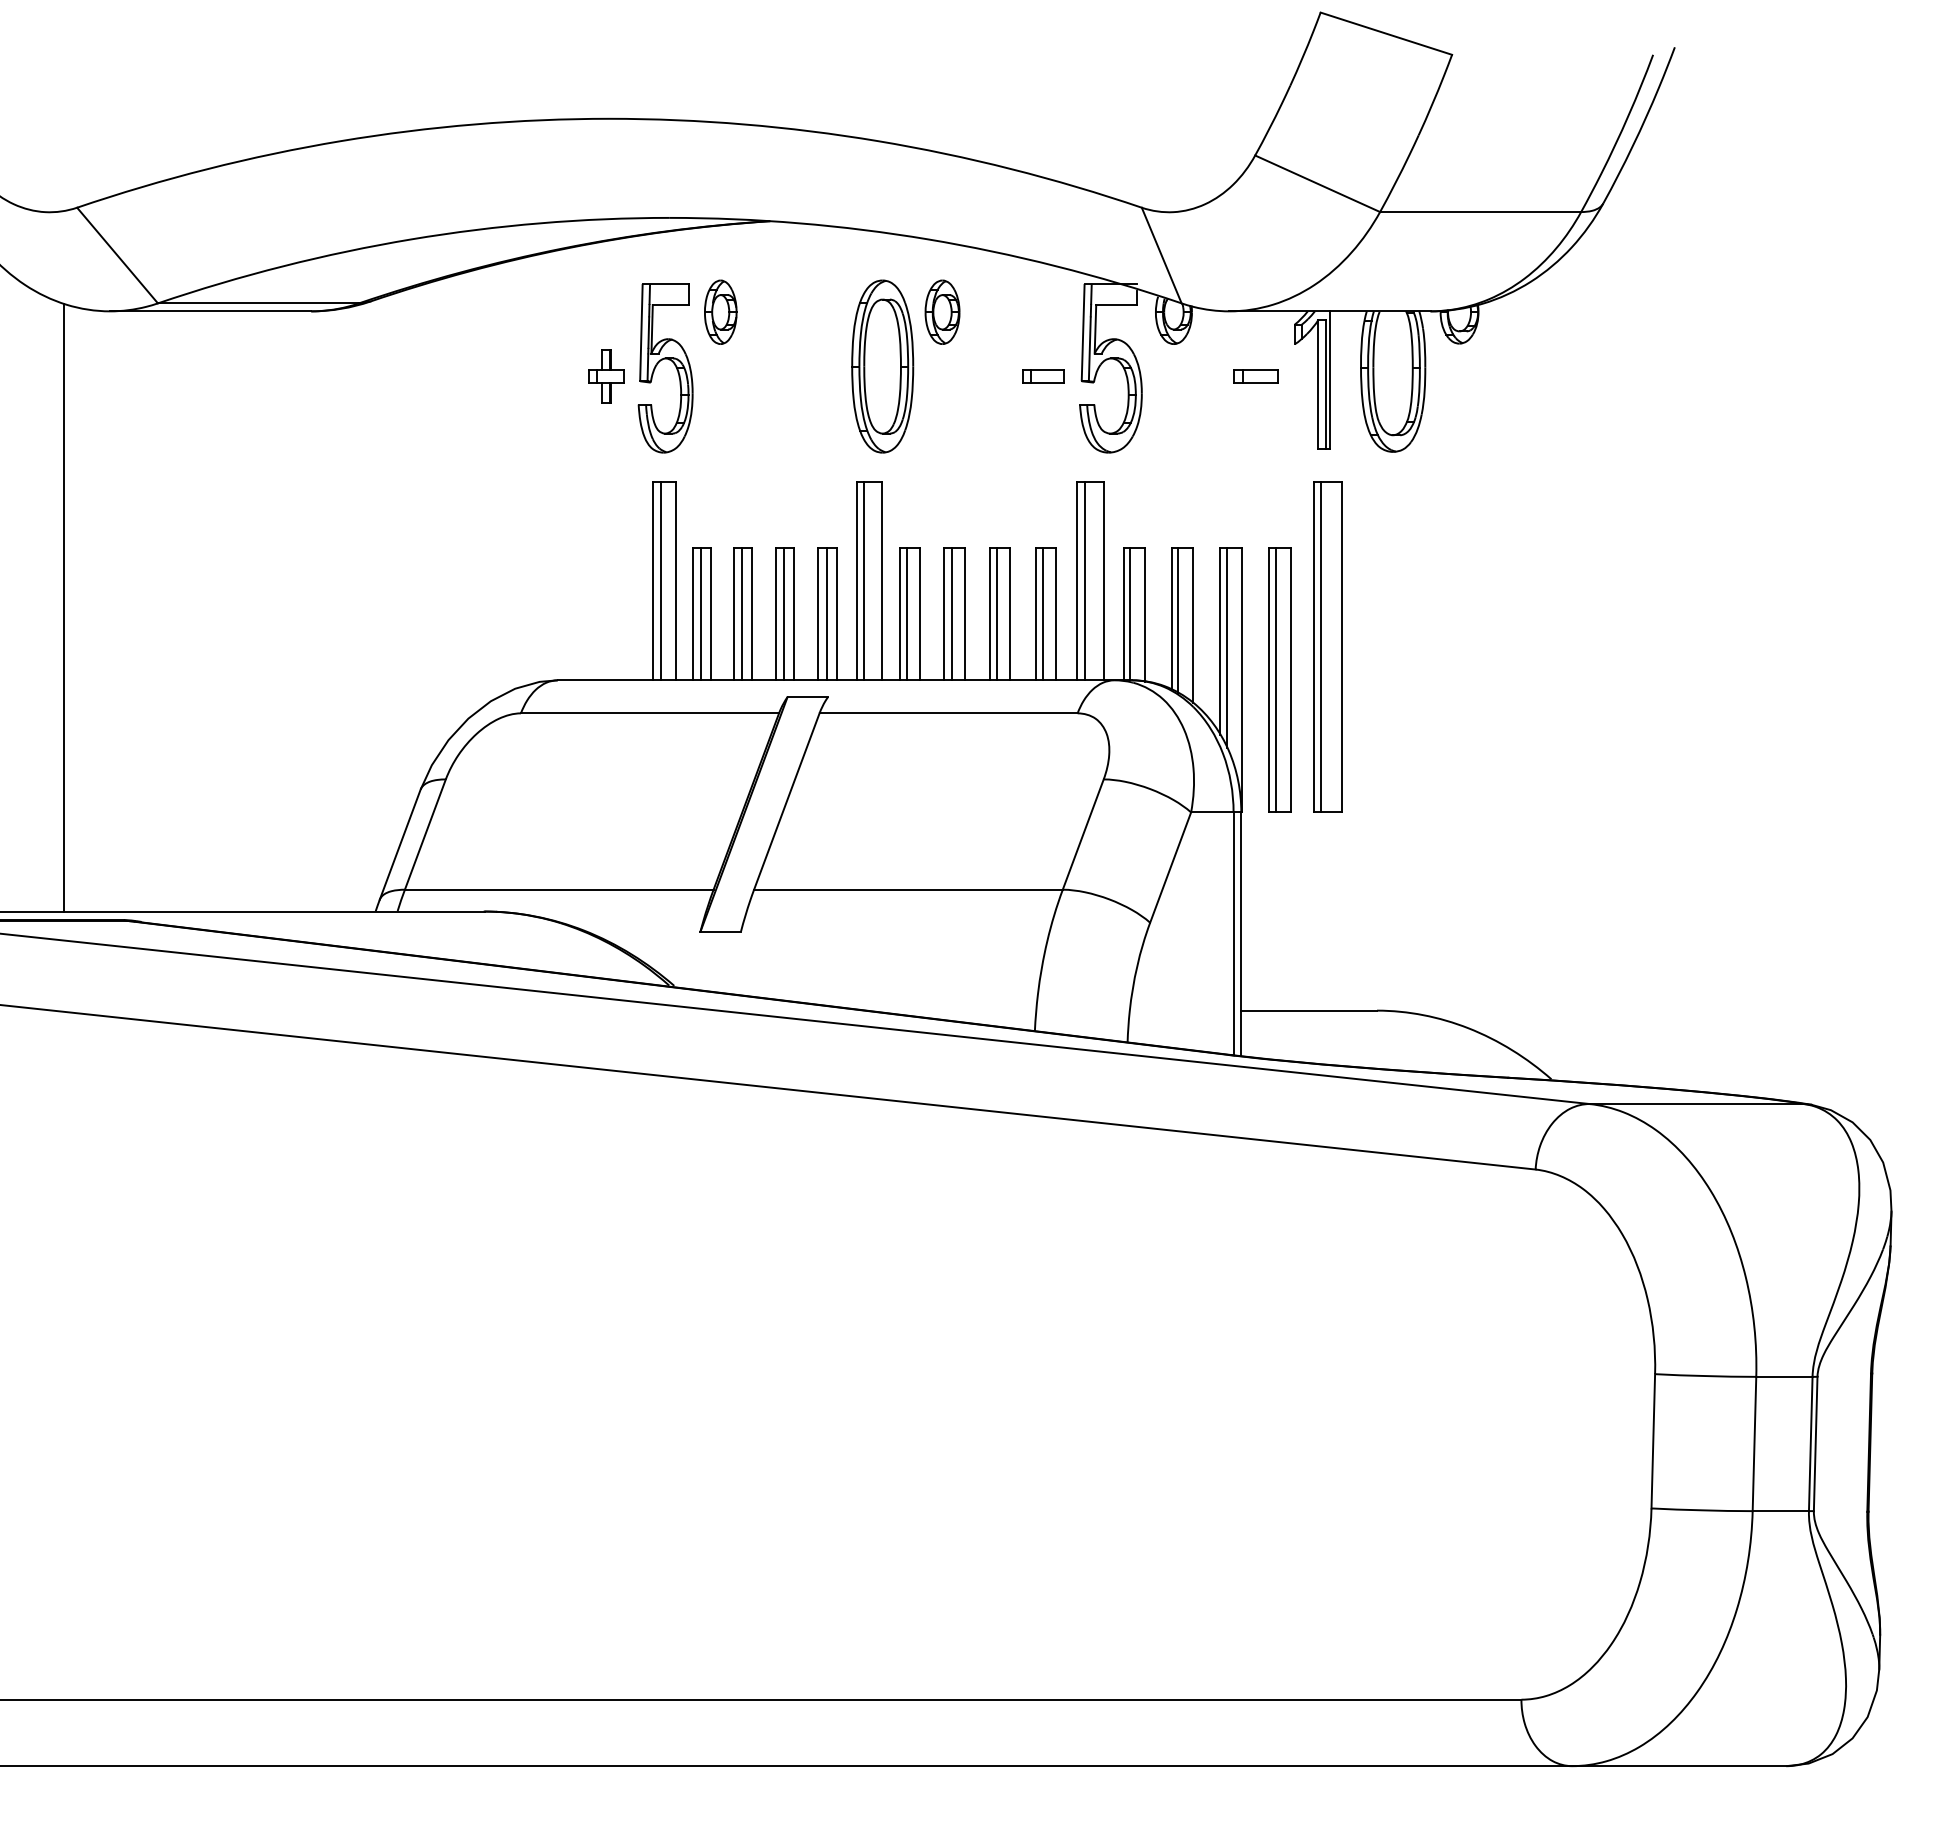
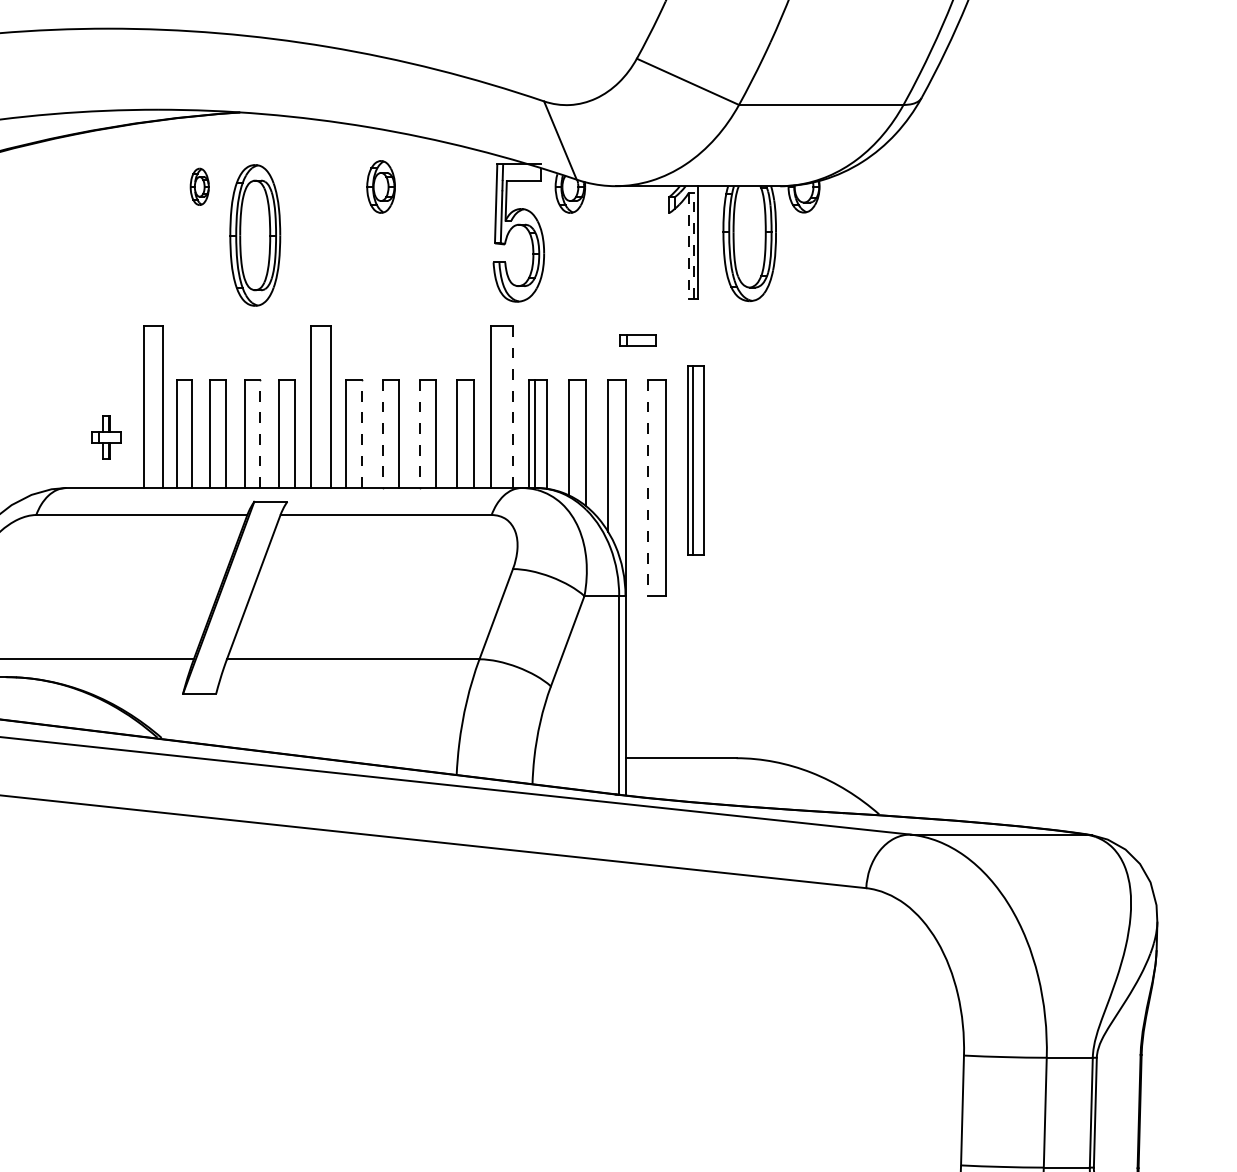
part: (720, 311) -> (199, 186), size x0.7
part: (659, 362) -> (149, 228), removed
part: (882, 366) -> (255, 235), moved
part: (606, 376) -> (106, 437), moved
part: (1043, 376) -> (463, 239), removed
part: (1255, 376) -> (637, 340), moved
line: (1318, 384) -> (688, 246), solid -> dashed
line: (1325, 384) -> (694, 246), solid -> dashed
line: (1103, 580) -> (512, 406), solid -> dashed
line: (660, 581) -> (150, 407), removed
line: (864, 581) -> (317, 407), removed
line: (1084, 581) -> (497, 407), removed
line: (794, 613) -> (260, 433), solid -> dashed
line: (919, 613) -> (362, 433), solid -> dashed
line: (701, 614) -> (183, 434), removed
line: (742, 614) -> (217, 434), removed
line: (784, 614) -> (251, 434), removed
line: (826, 614) -> (286, 434), removed
line: (907, 614) -> (352, 434), removed
line: (944, 614) -> (382, 434), solid -> dashed
line: (952, 614) -> (389, 434), removed
line: (989, 614) -> (419, 434), solid -> dashed
line: (997, 614) -> (426, 434), removed
line: (1043, 614) -> (463, 434), removed
line: (1178, 620) -> (574, 439), removed
part: (1327, 646) -> (696, 460), size x0.7
line: (1226, 647) -> (613, 461), removed
line: (1269, 680) -> (648, 488), solid -> dashed
line: (1276, 680) -> (654, 488), removed

